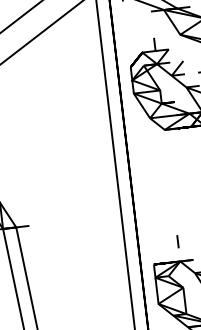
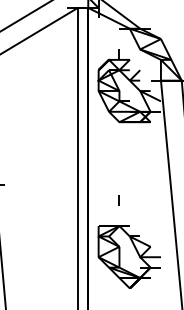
curve: (176, 241) -> (118, 200), moved

